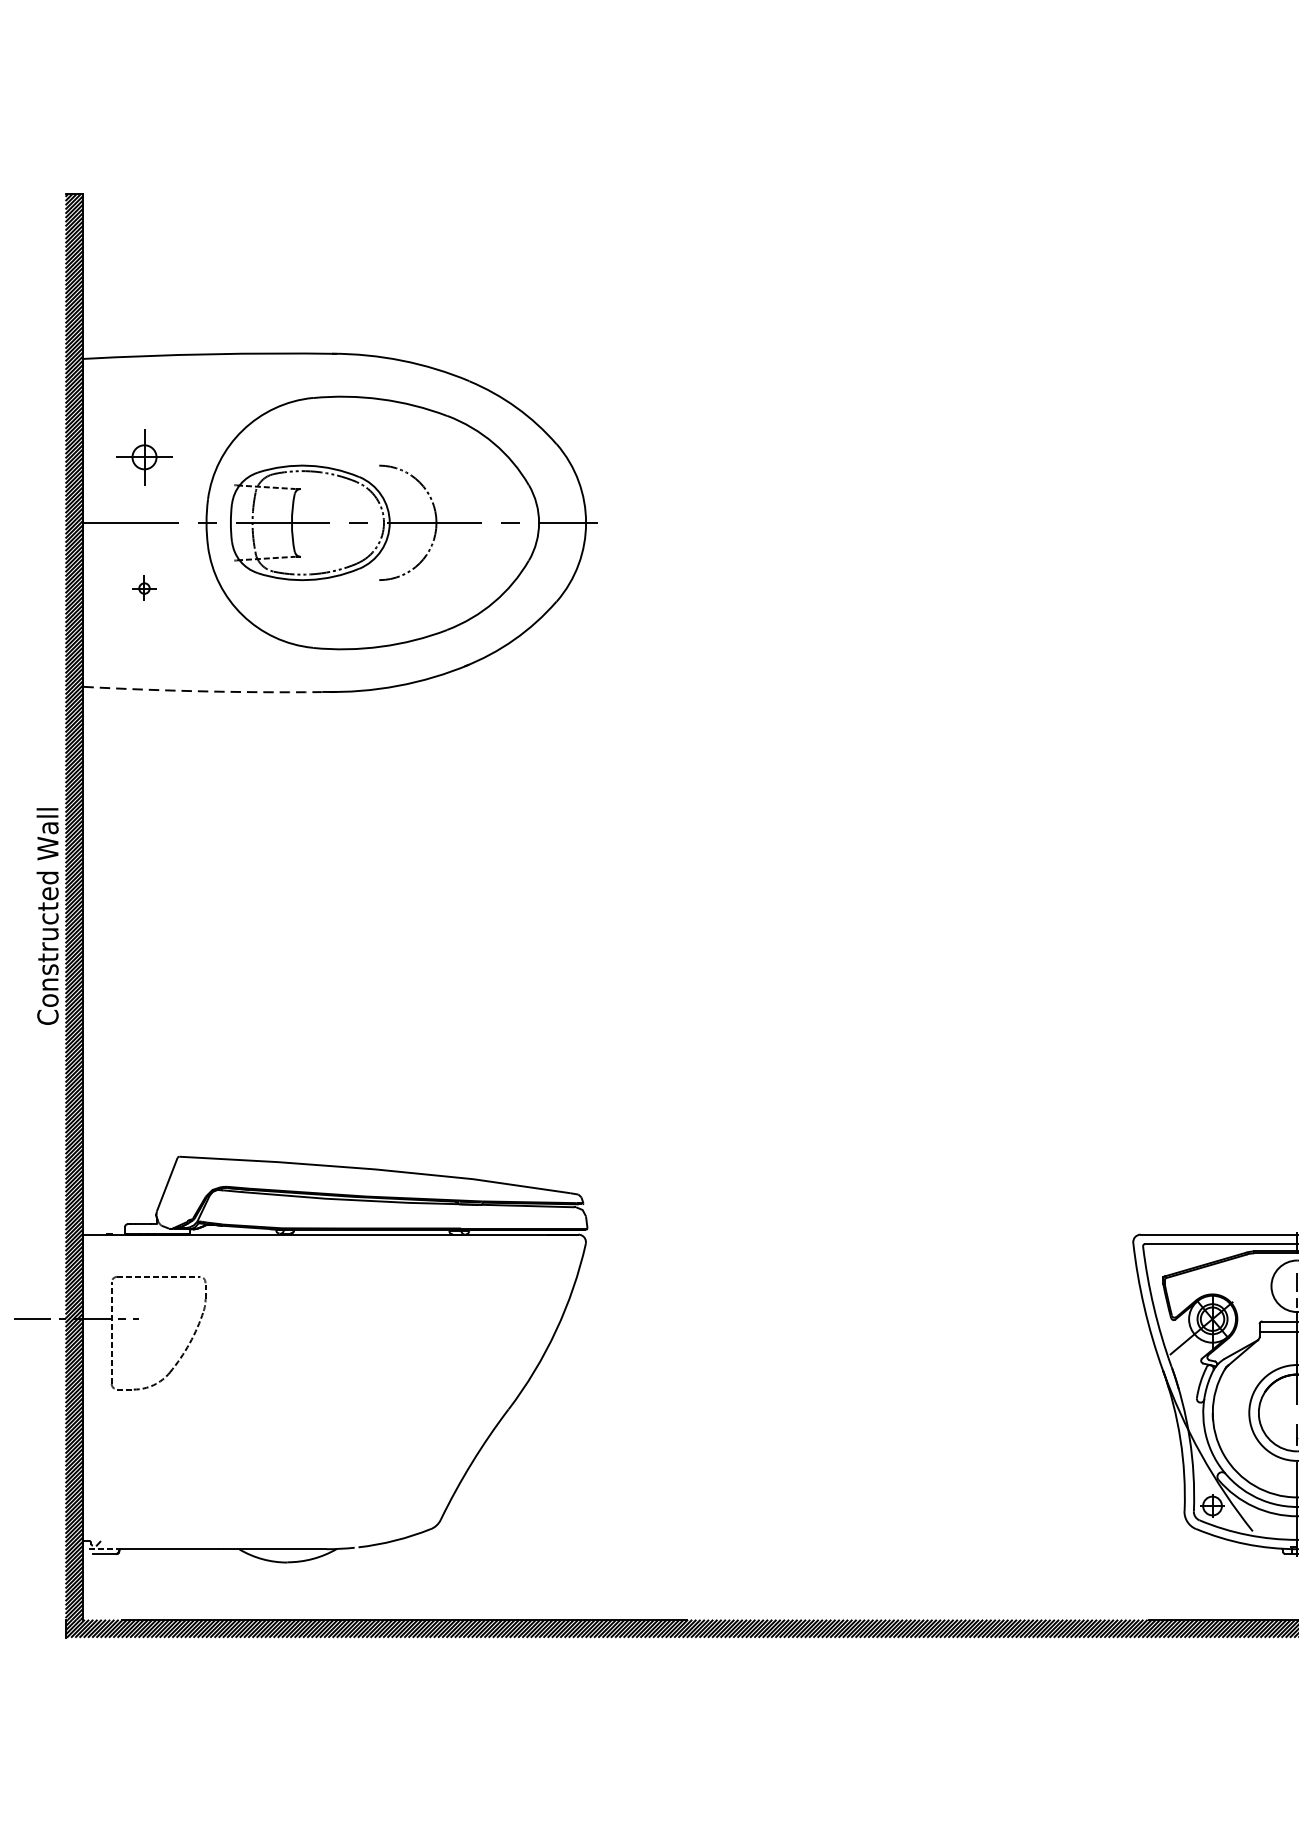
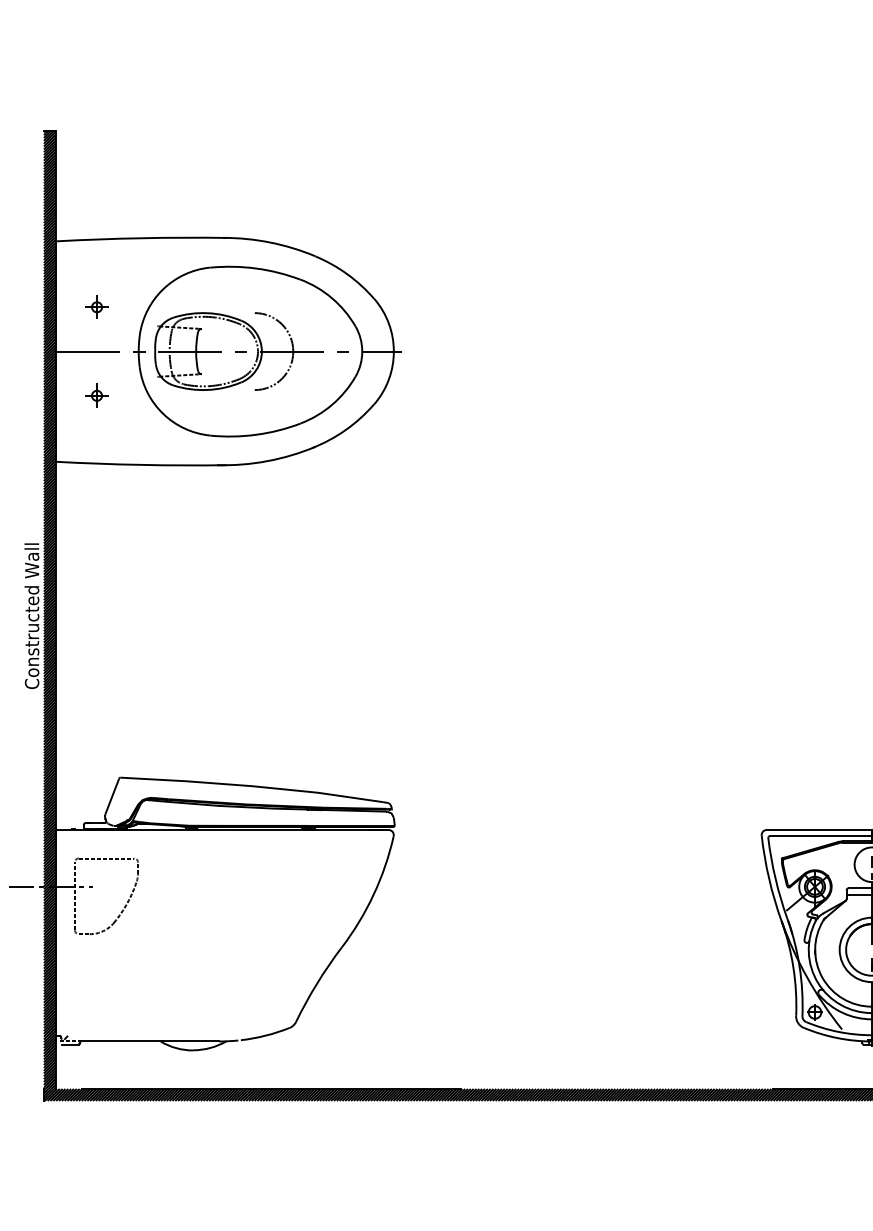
part: (143, 455) -> (96, 306), size x0.62
part: (143, 588) -> (96, 395), size x1.43
arc: (210, 690) -> (141, 464), dashed -> solid

